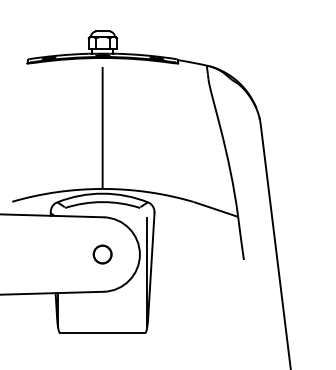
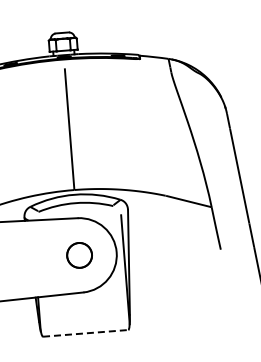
part: (102, 254) -> (79, 255), size x1.4
line: (102, 332) -> (85, 333), solid -> dashed

